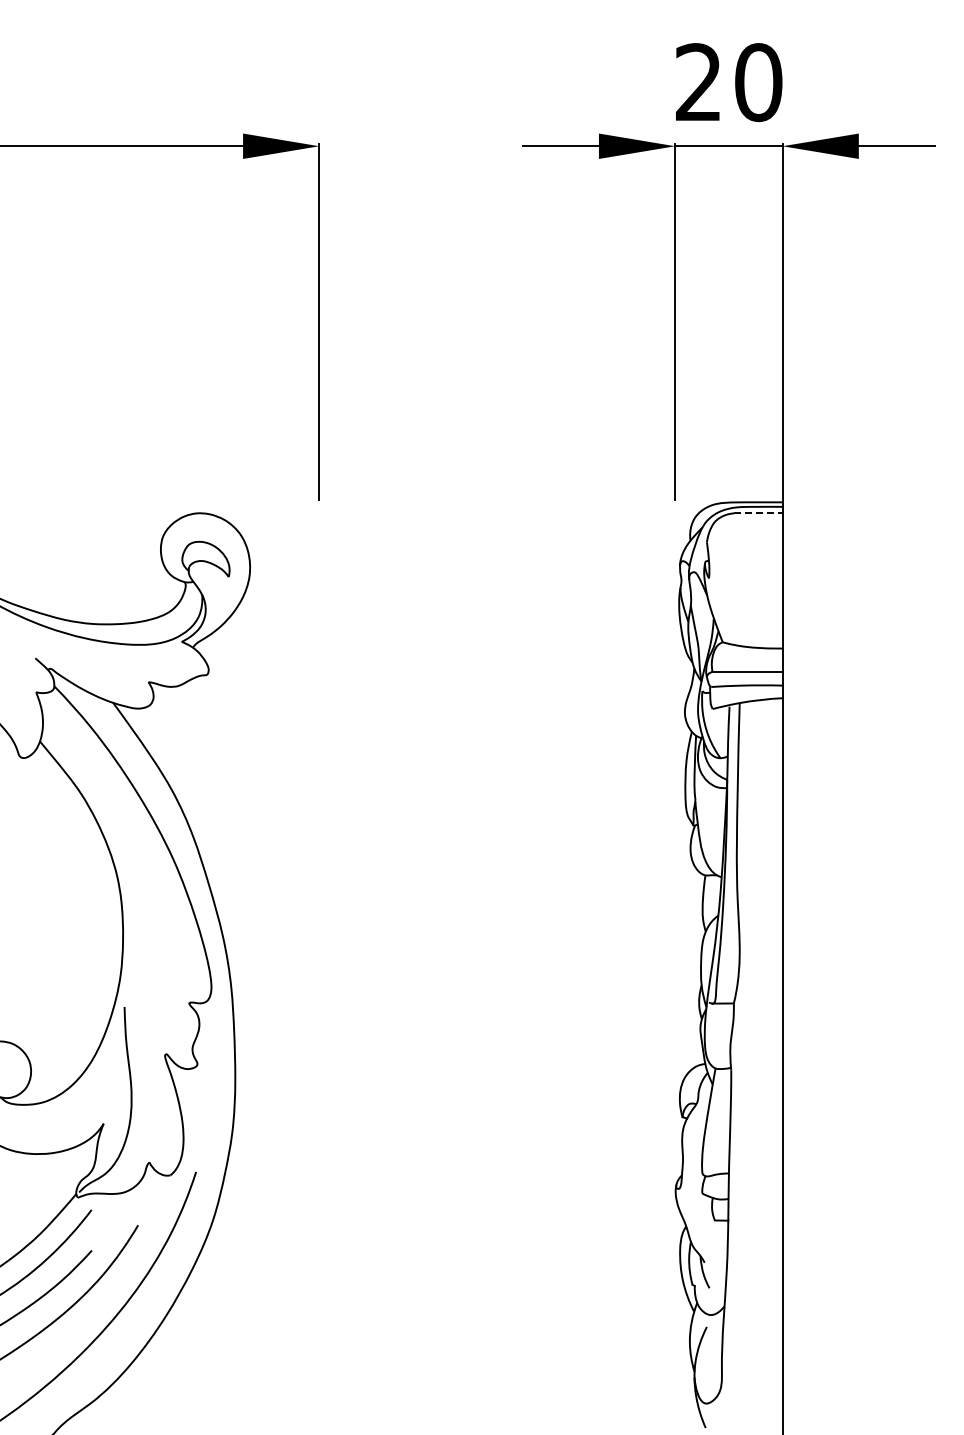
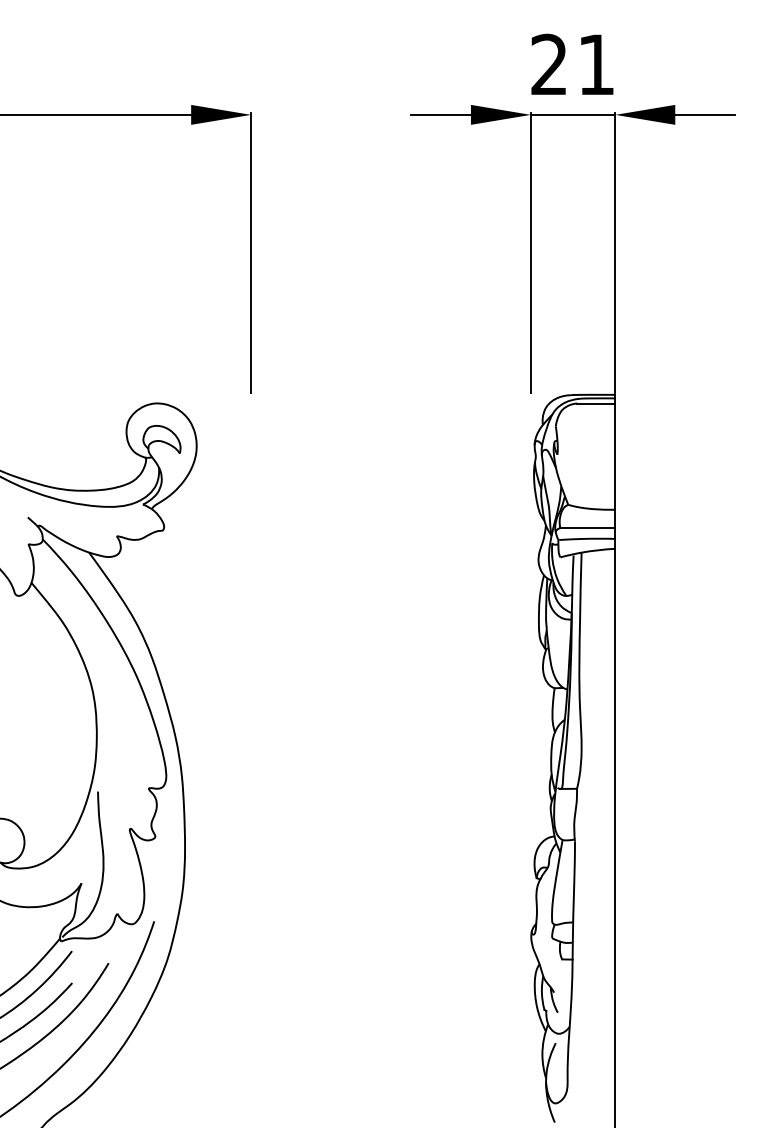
text: (758, 82) -> (596, 64), 20 -> 21
line: (758, 513) -> (596, 403), dashed -> solid

